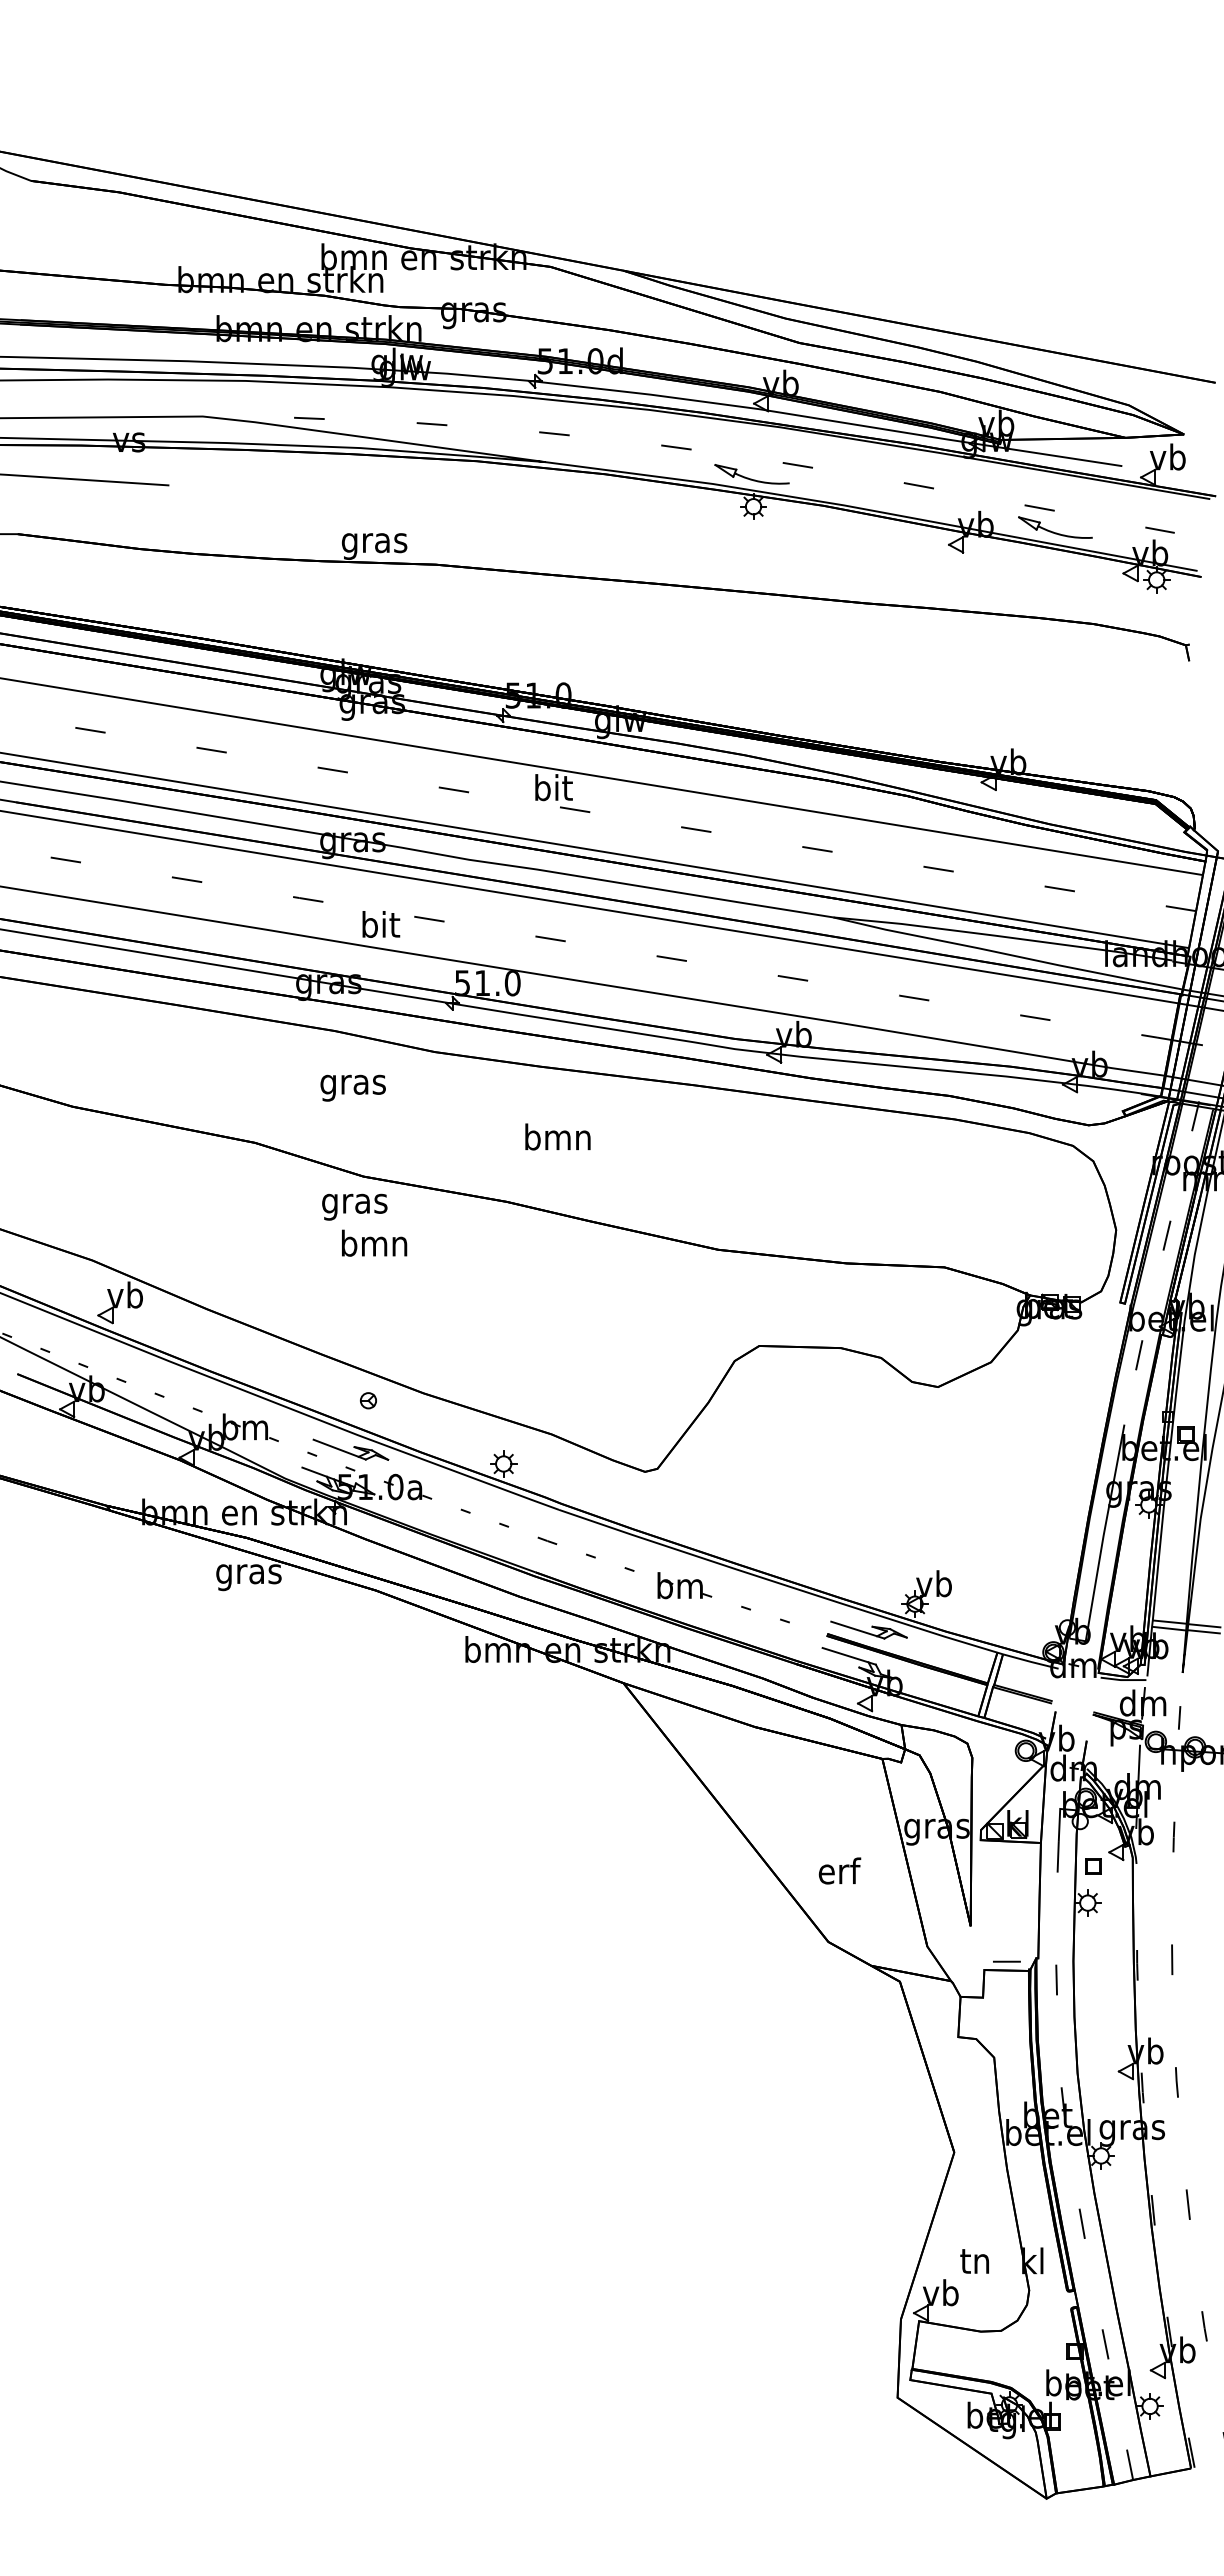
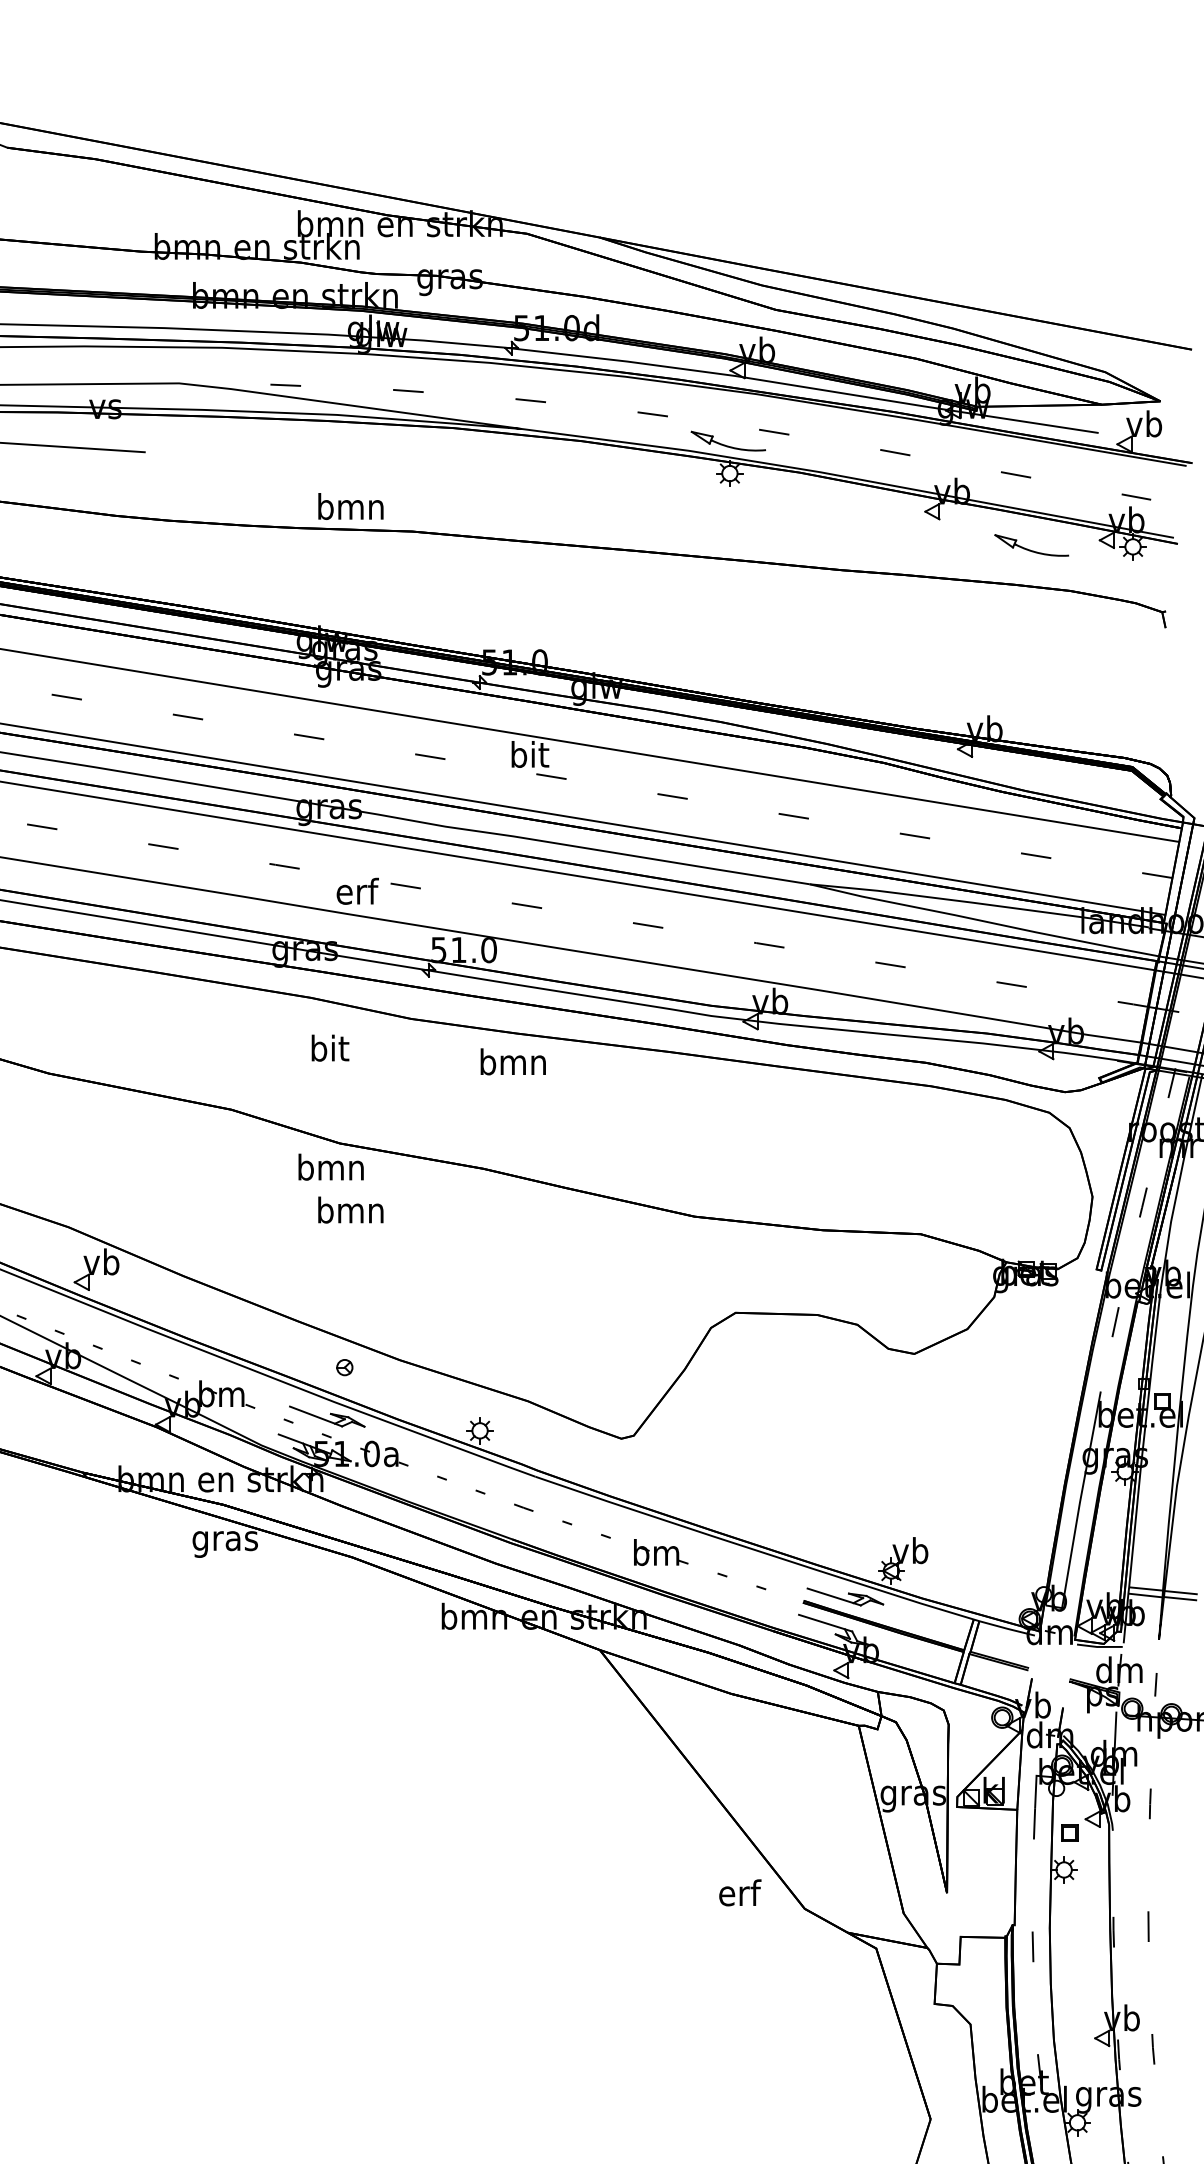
part: (1055, 527) -> (1031, 545), moved
text: (374, 542) -> (350, 509), gras -> bmn
text: (381, 924) -> (357, 891), bit -> erf
text: (352, 1084) -> (328, 1051), gras -> bit
text: (557, 1136) -> (512, 1061), moved
text: (354, 1203) -> (330, 1170), gras -> bmn
text: (839, 1870) -> (739, 1892), moved
line: (1006, 1961) -> (982, 1928), removed

